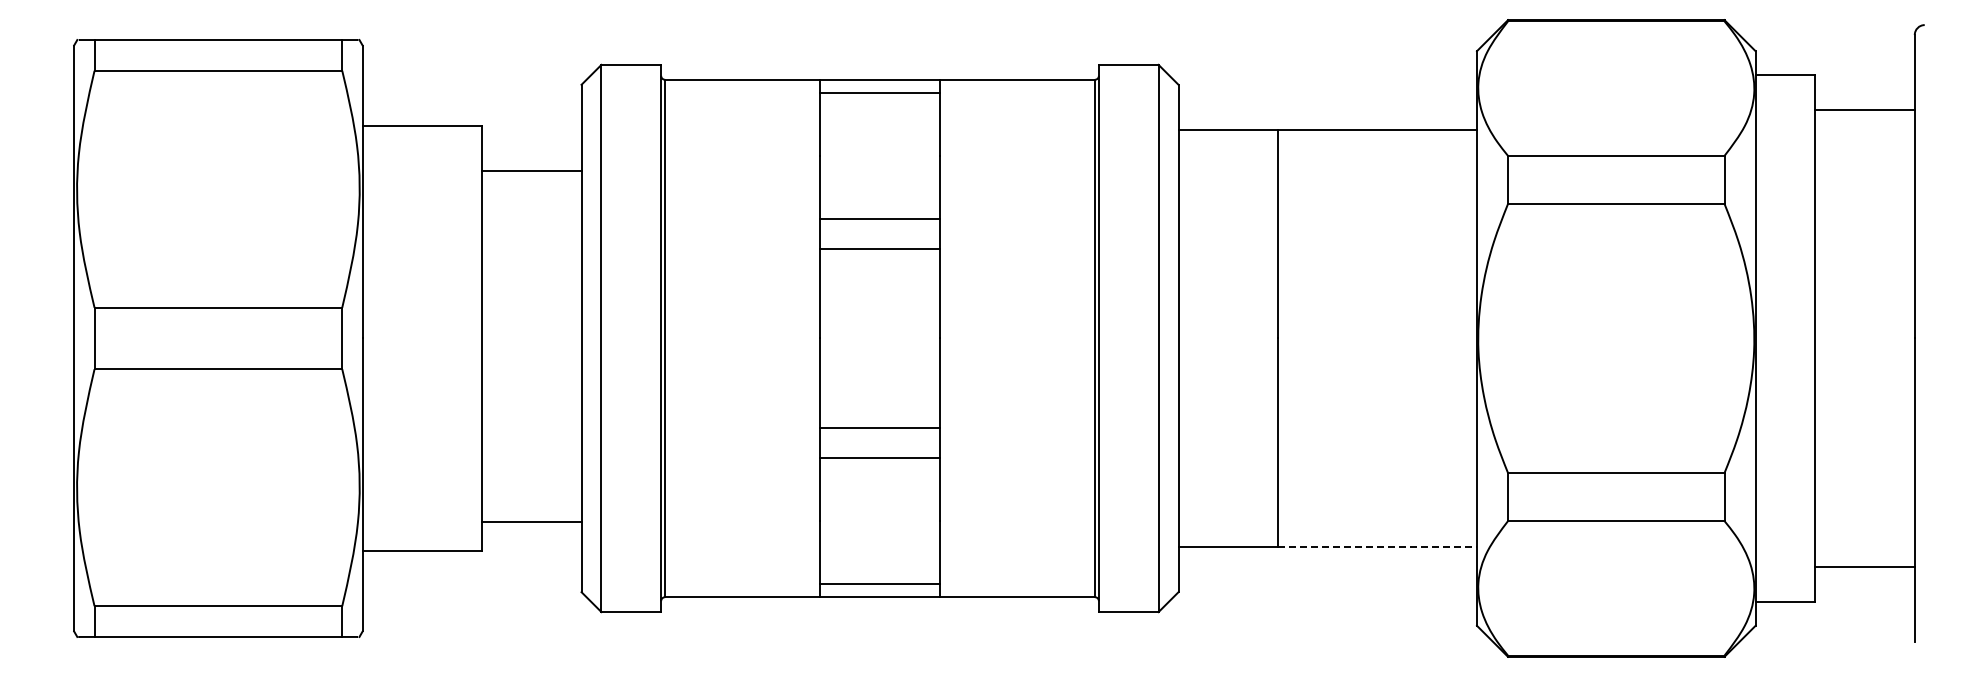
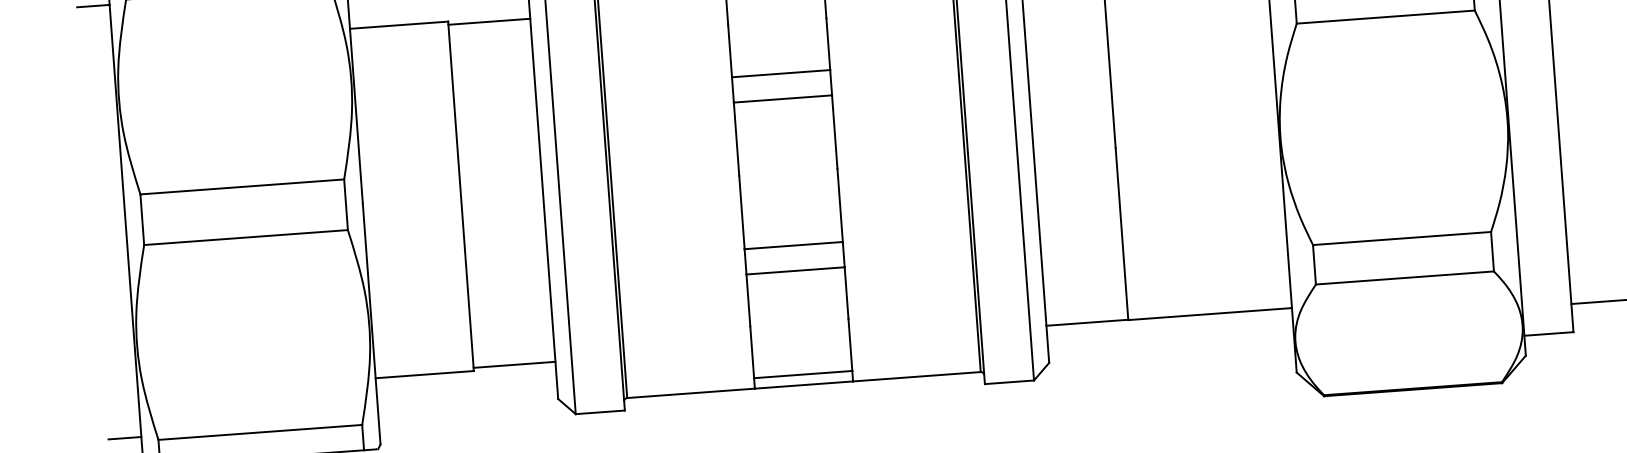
line: (54, 75) -> (93, 5), added
line: (531, 170) -> (489, 21), moved
line: (531, 522) -> (514, 365), moved
line: (1378, 547) -> (1210, 314), dashed -> solid
line: (54, 601) -> (125, 438), added

